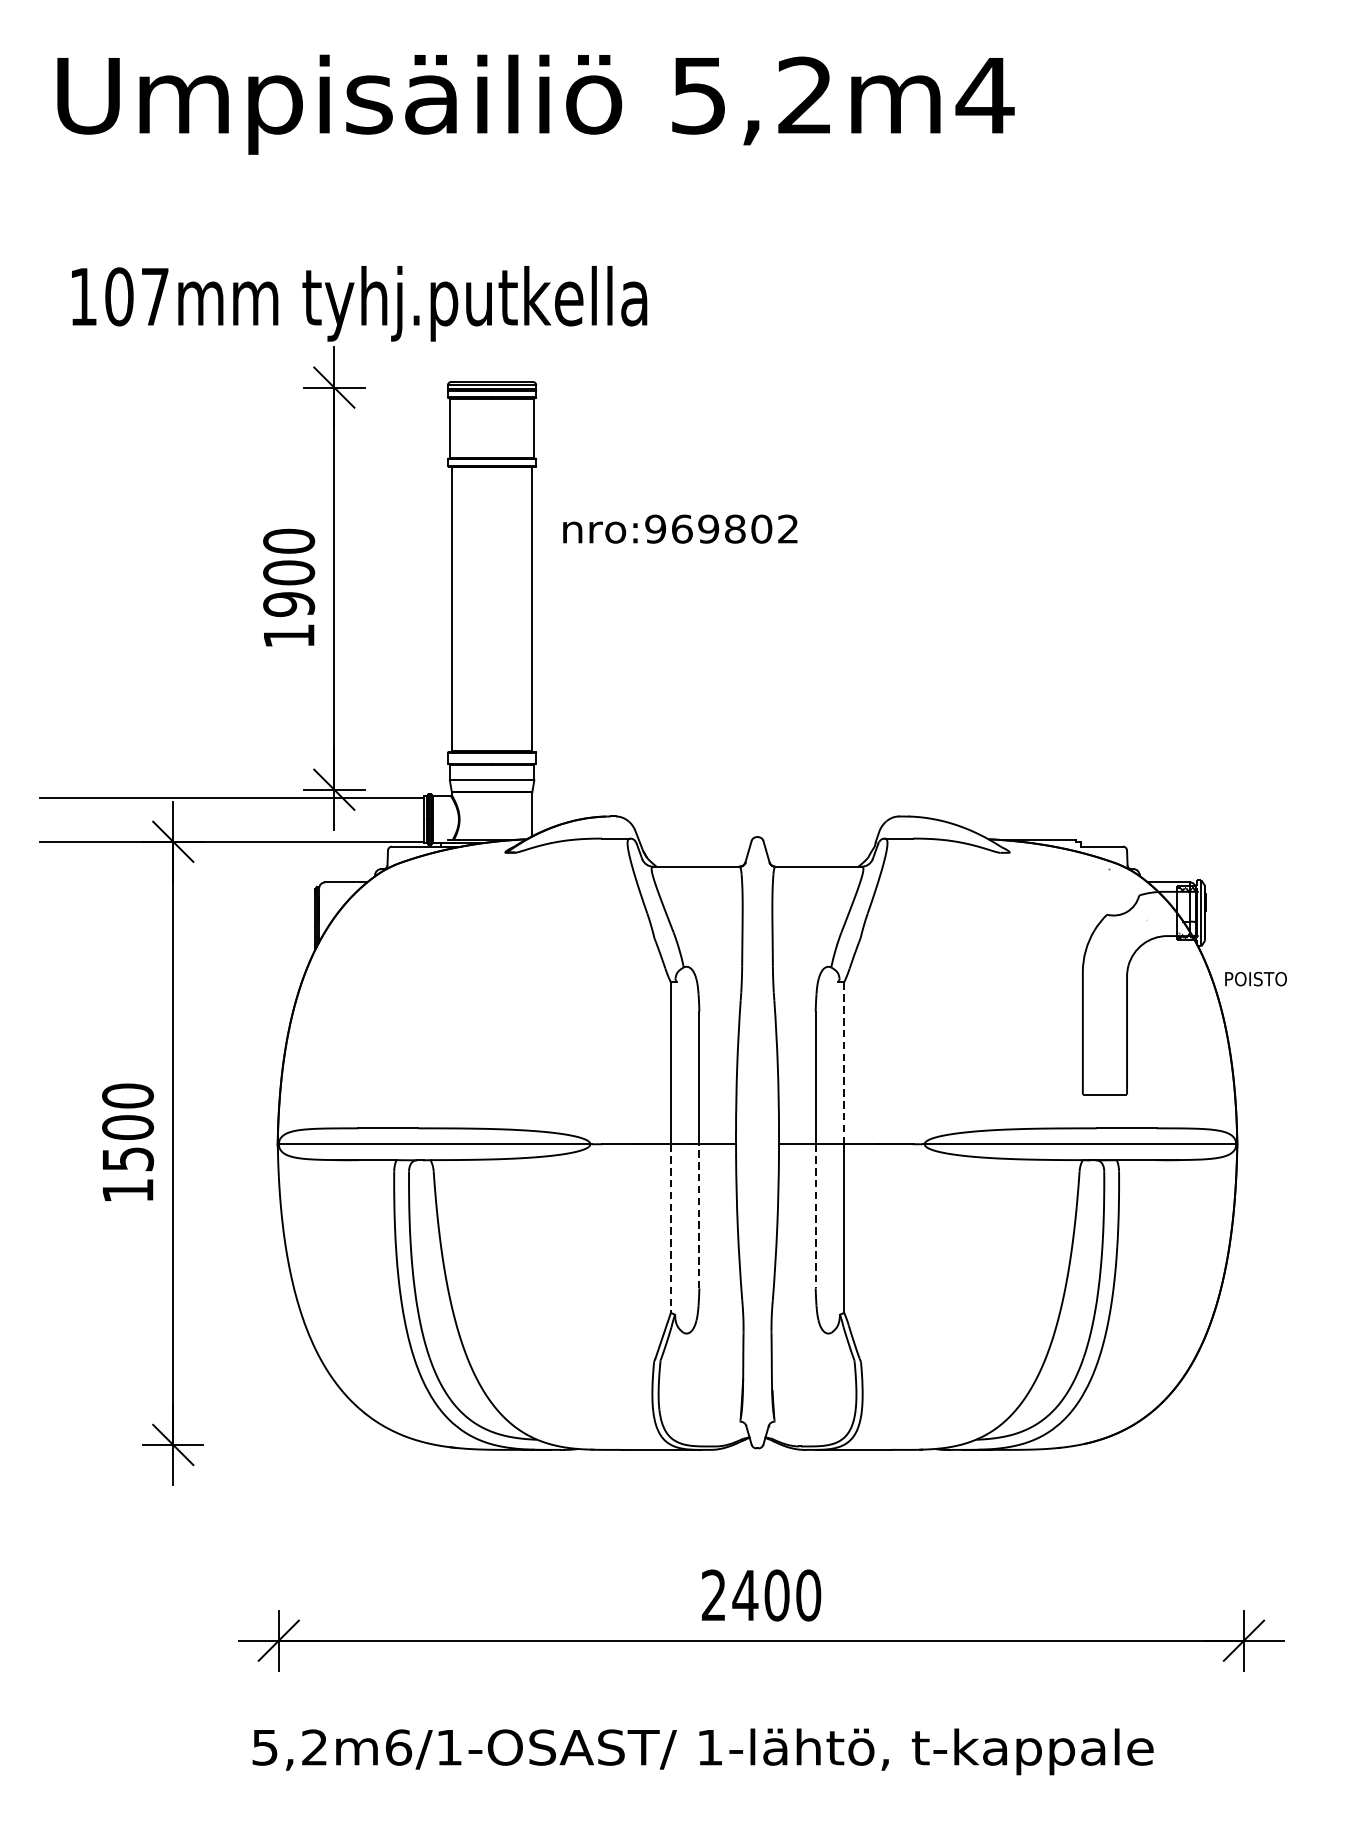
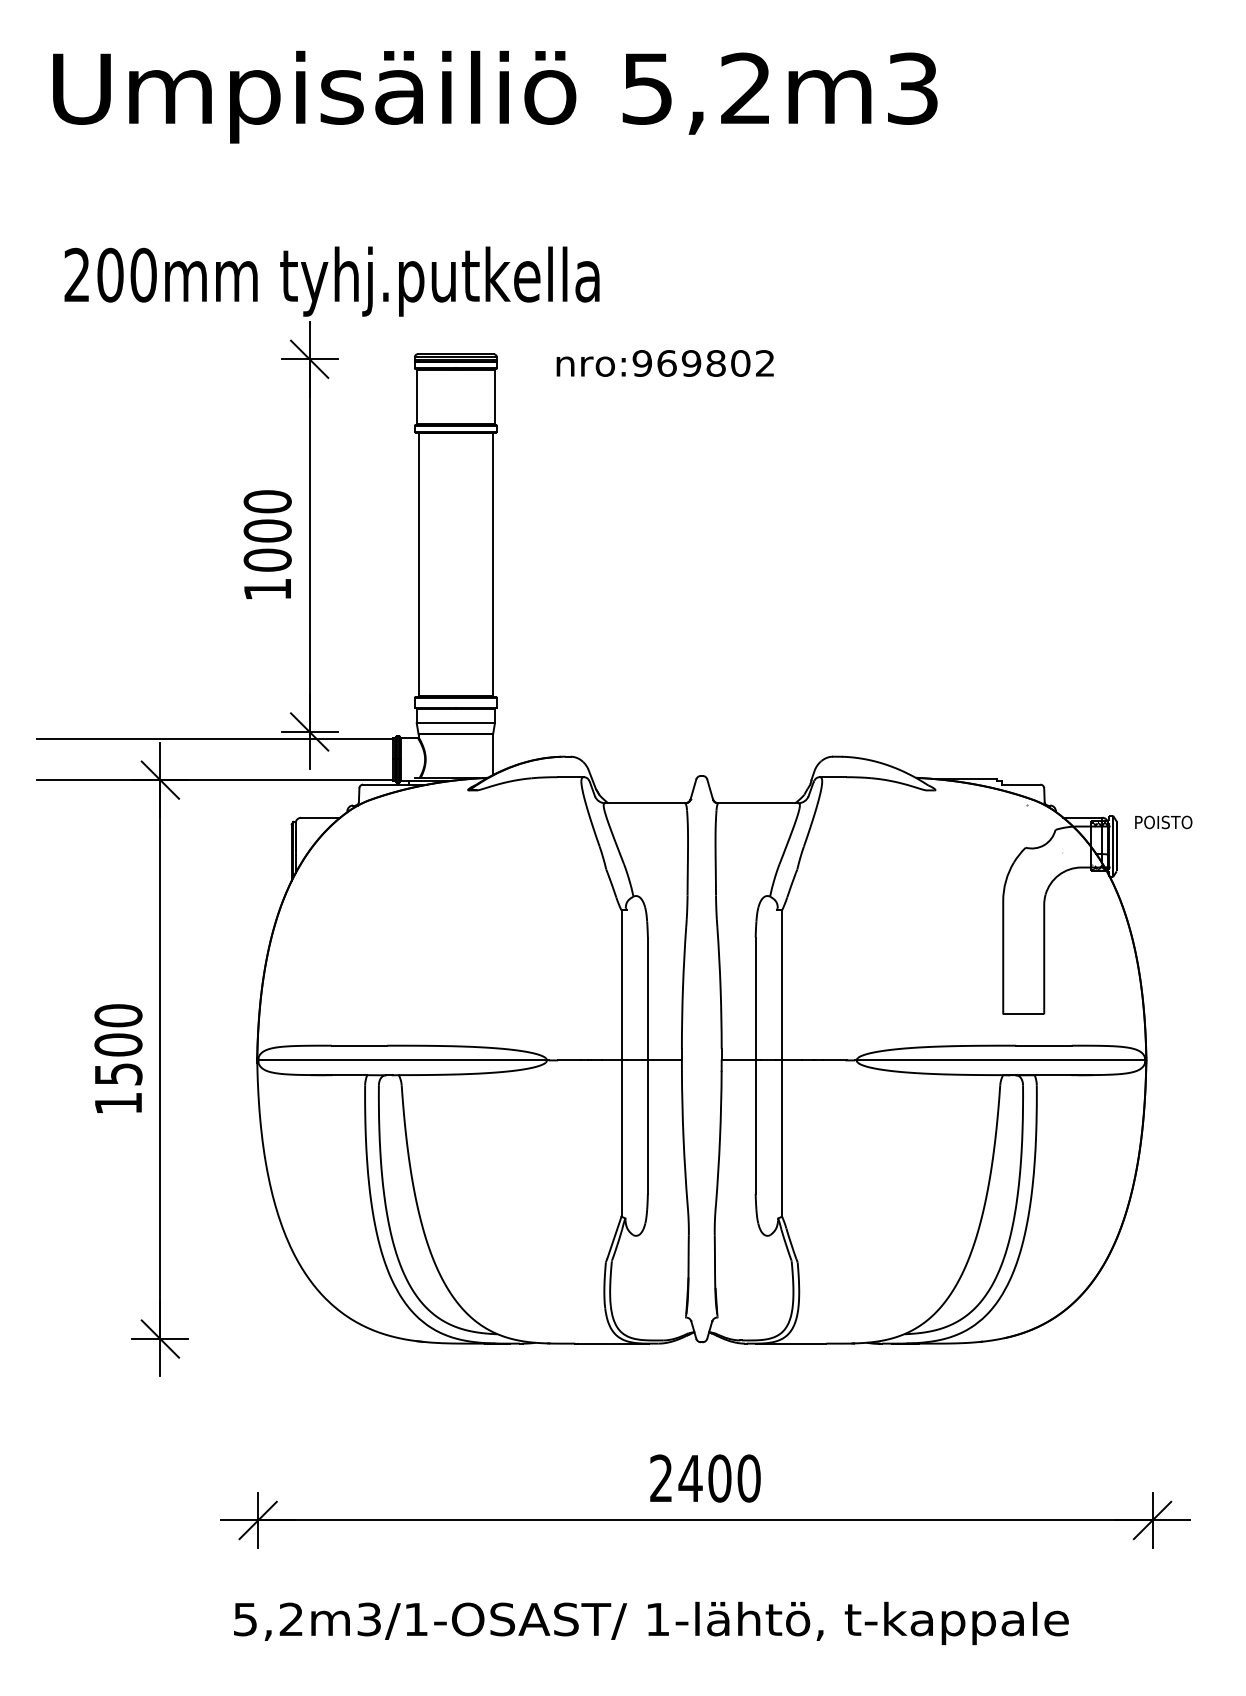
text: (984, 95) -> (912, 88), 5,2m4 -> 5,2m3
text: (119, 296) -> (110, 274), 107mm -> 200mm
text: (679, 529) -> (664, 363), moved
text: (288, 603) -> (267, 559), 1900 -> 1000
text: (1255, 979) -> (1163, 822), moved
line: (844, 1063) -> (782, 985), dashed -> solid
line: (698, 1216) -> (647, 1127), dashed -> solid
line: (815, 1216) -> (755, 1127), dashed -> solid
line: (670, 1229) -> (621, 1139), dashed -> solid
text: (398, 1747) -> (369, 1619), 5,2m6/1-OSAST/ -> 5,2m3/1-OSAST/

